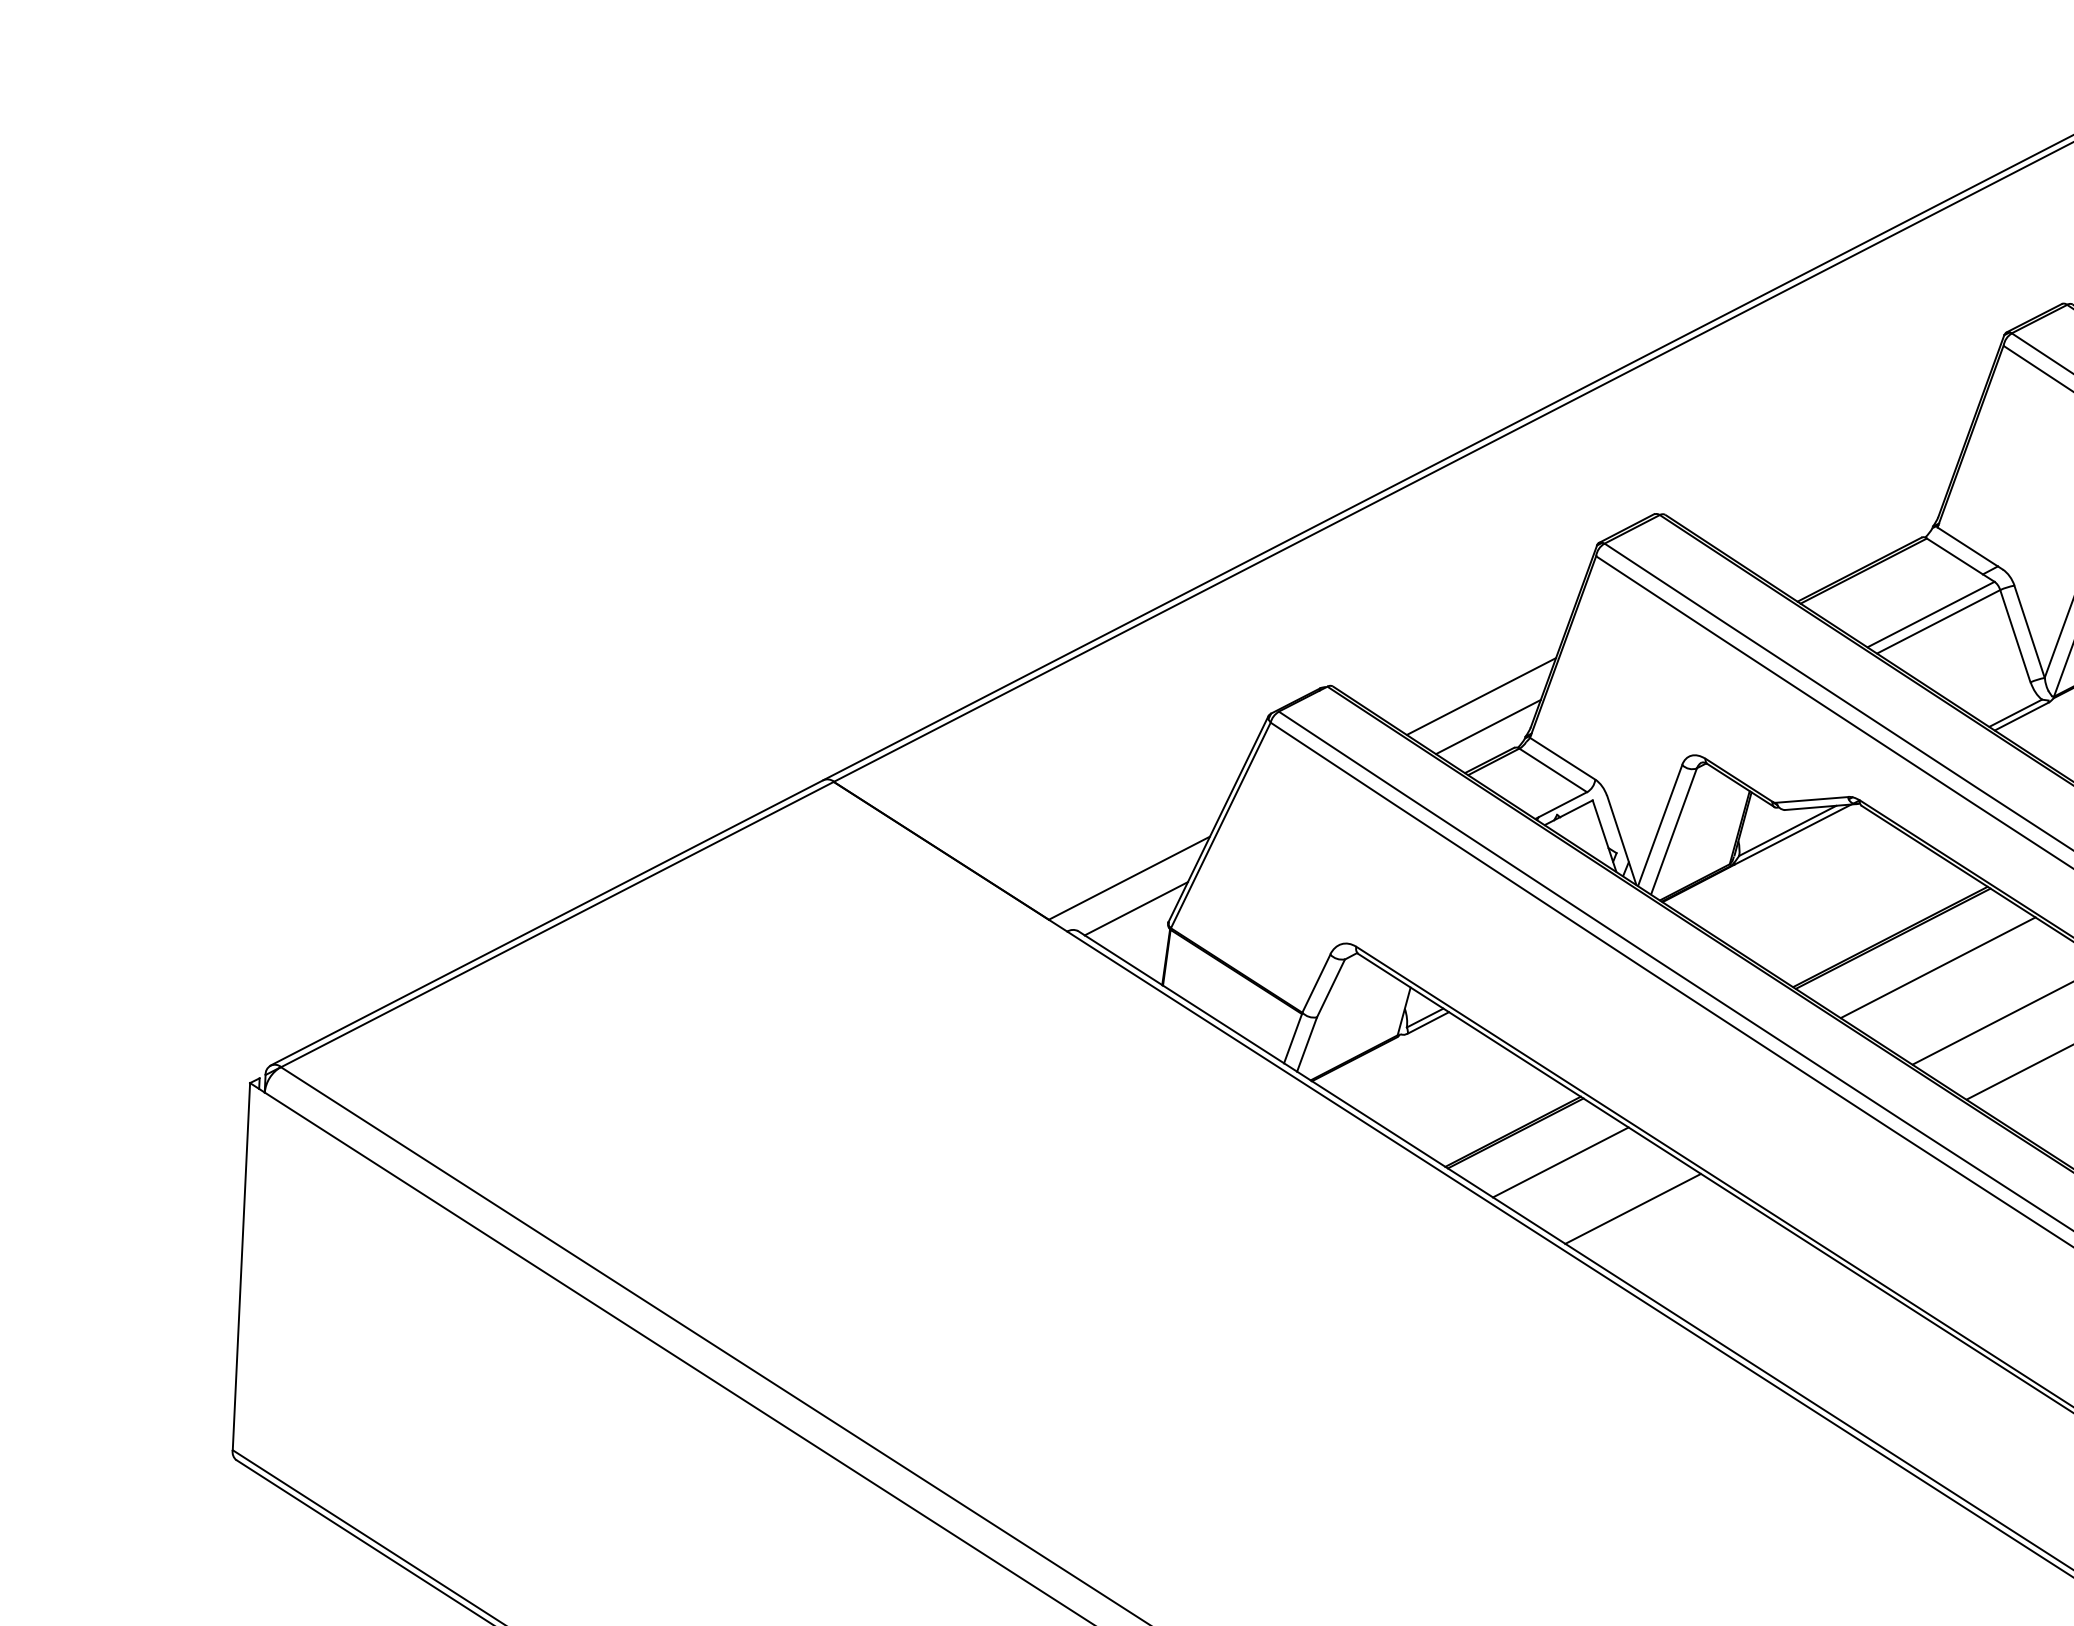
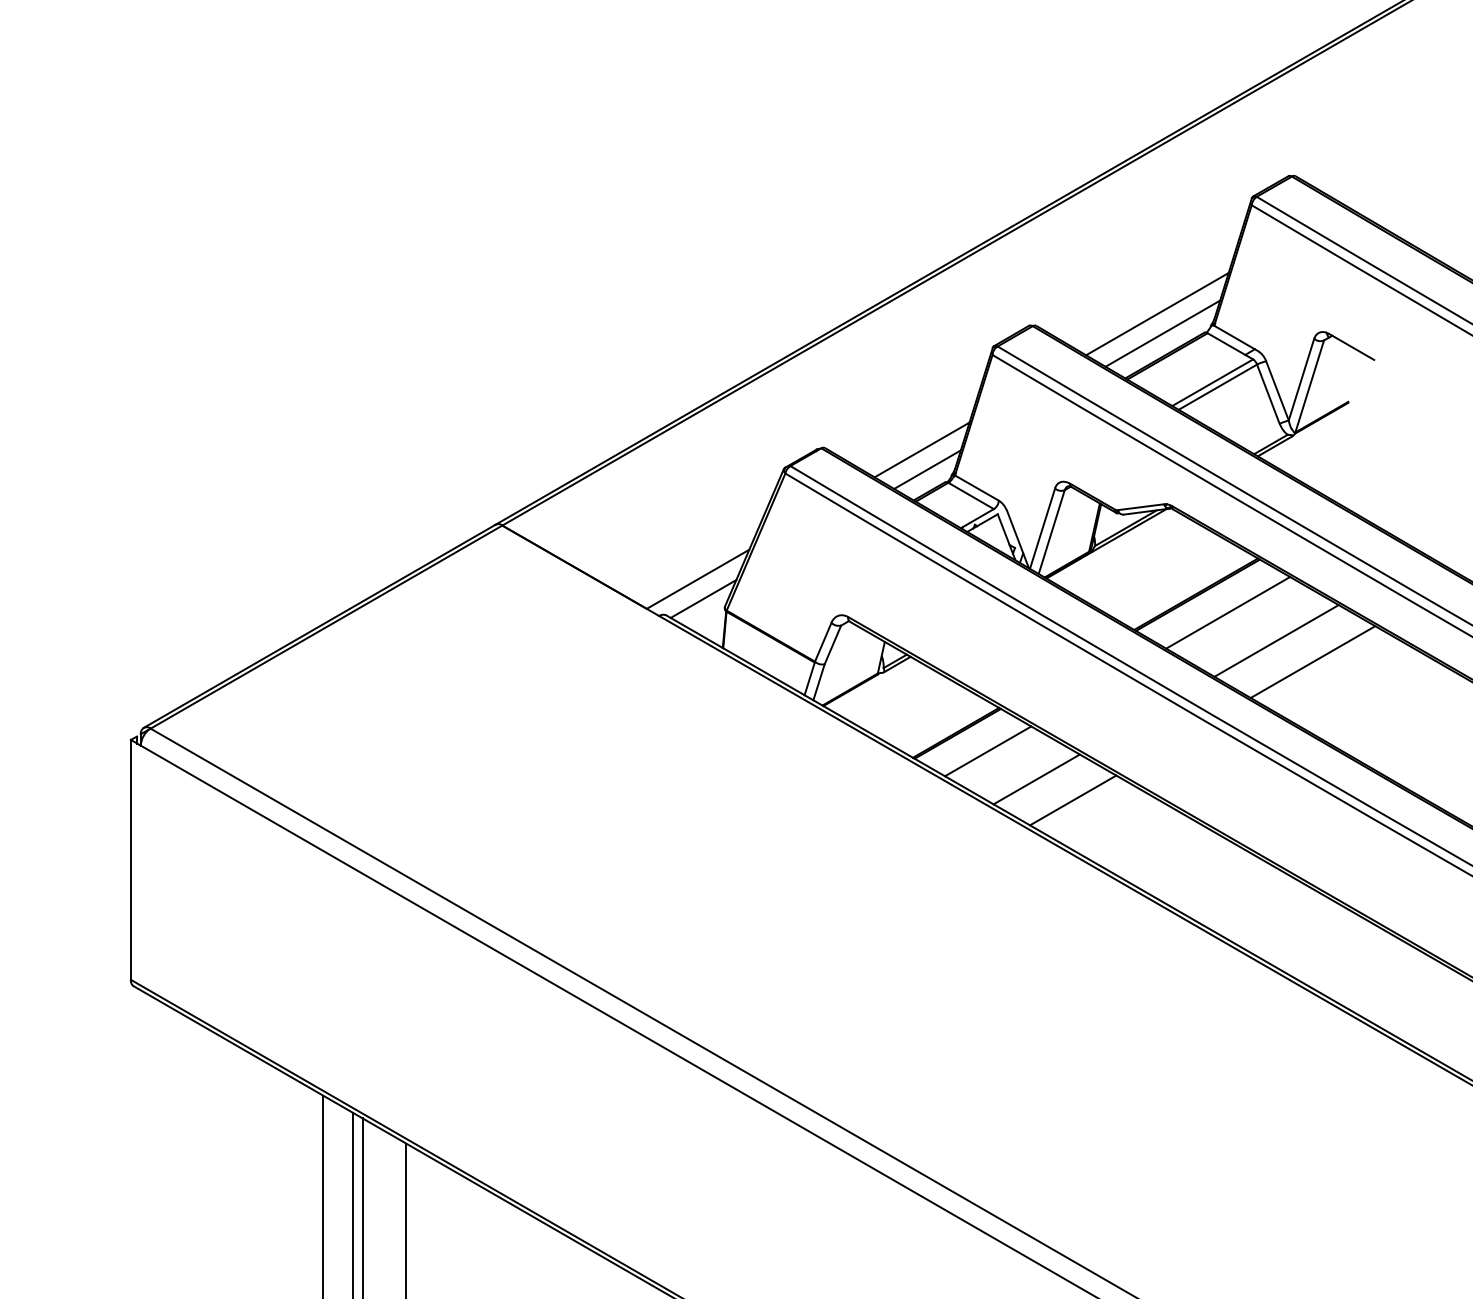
line: (1851, 504) -> (1157, 313), added
line: (1857, 535) -> (1162, 333), added
line: (1687, 1243) -> (1073, 800), added

